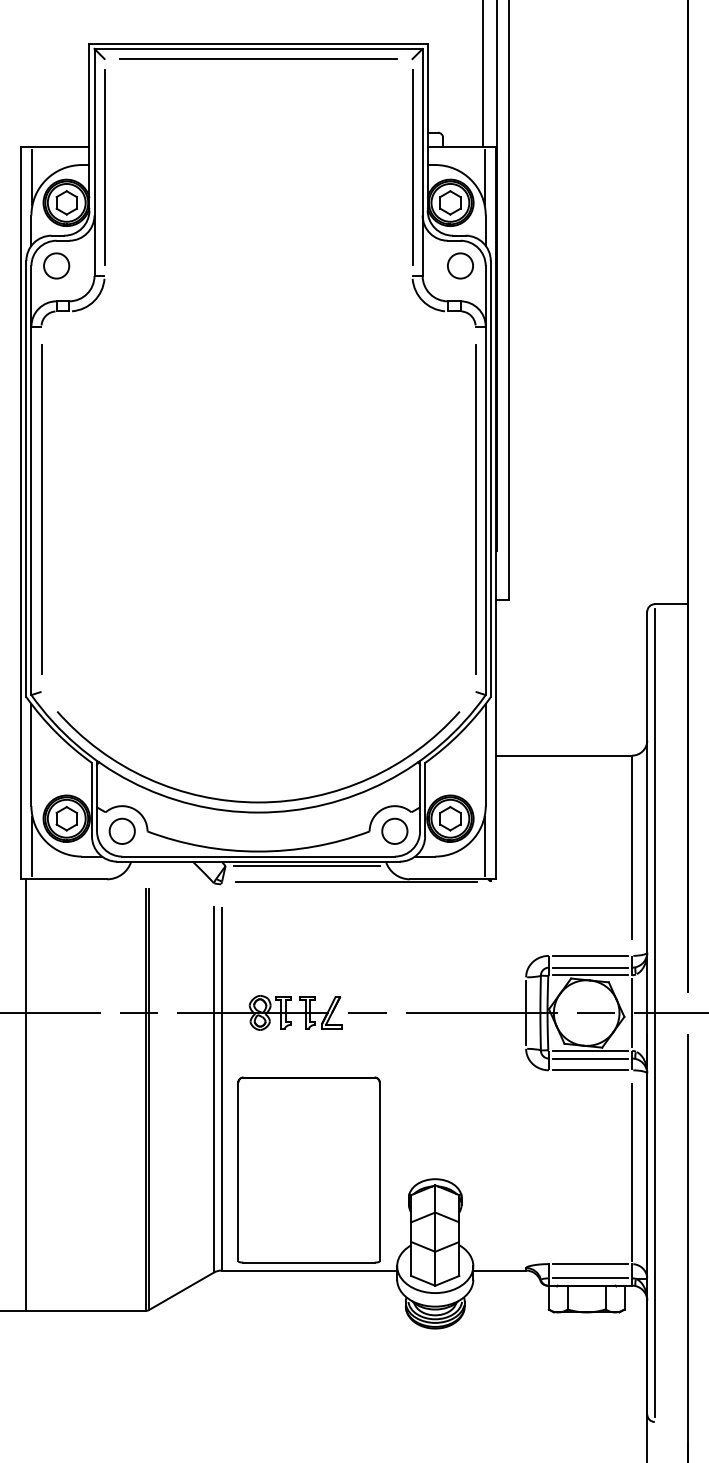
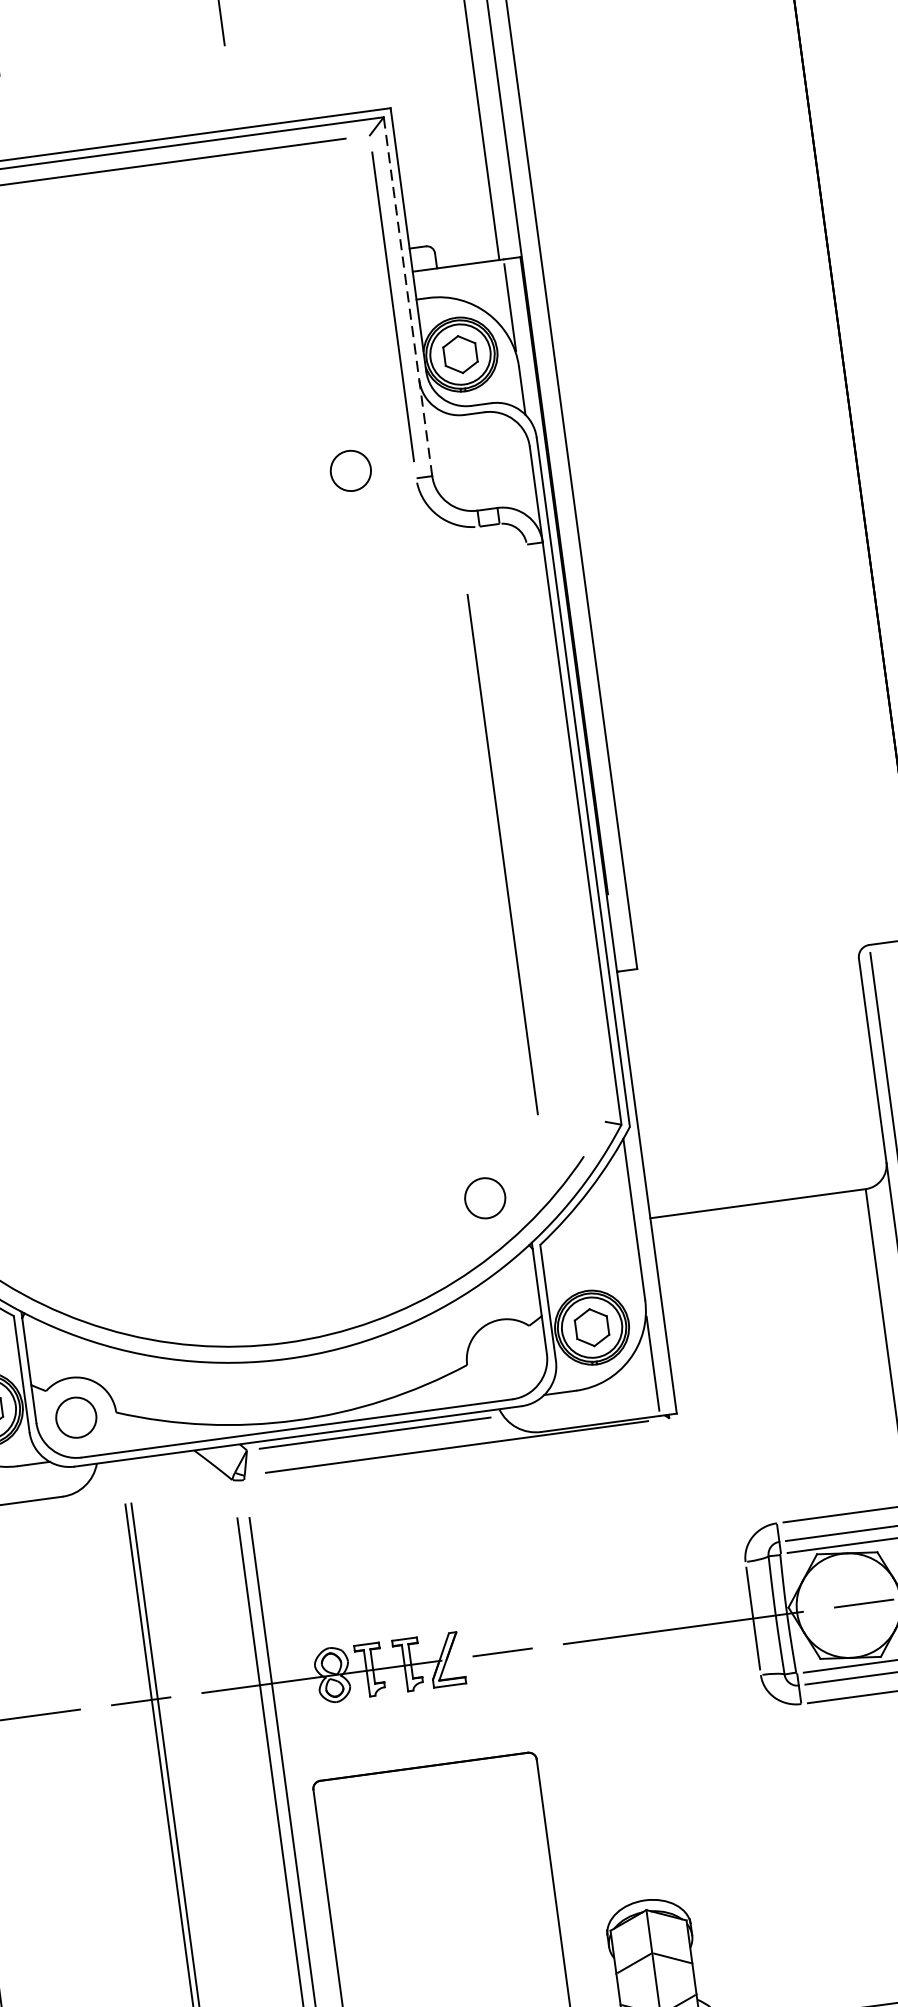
line: (422, 162) -> (407, 296), solid -> dashed
circle: (460, 265) -> (350, 470), moved
line: (475, 509) -> (502, 855), moved
circle: (394, 830) -> (484, 1197), moved

